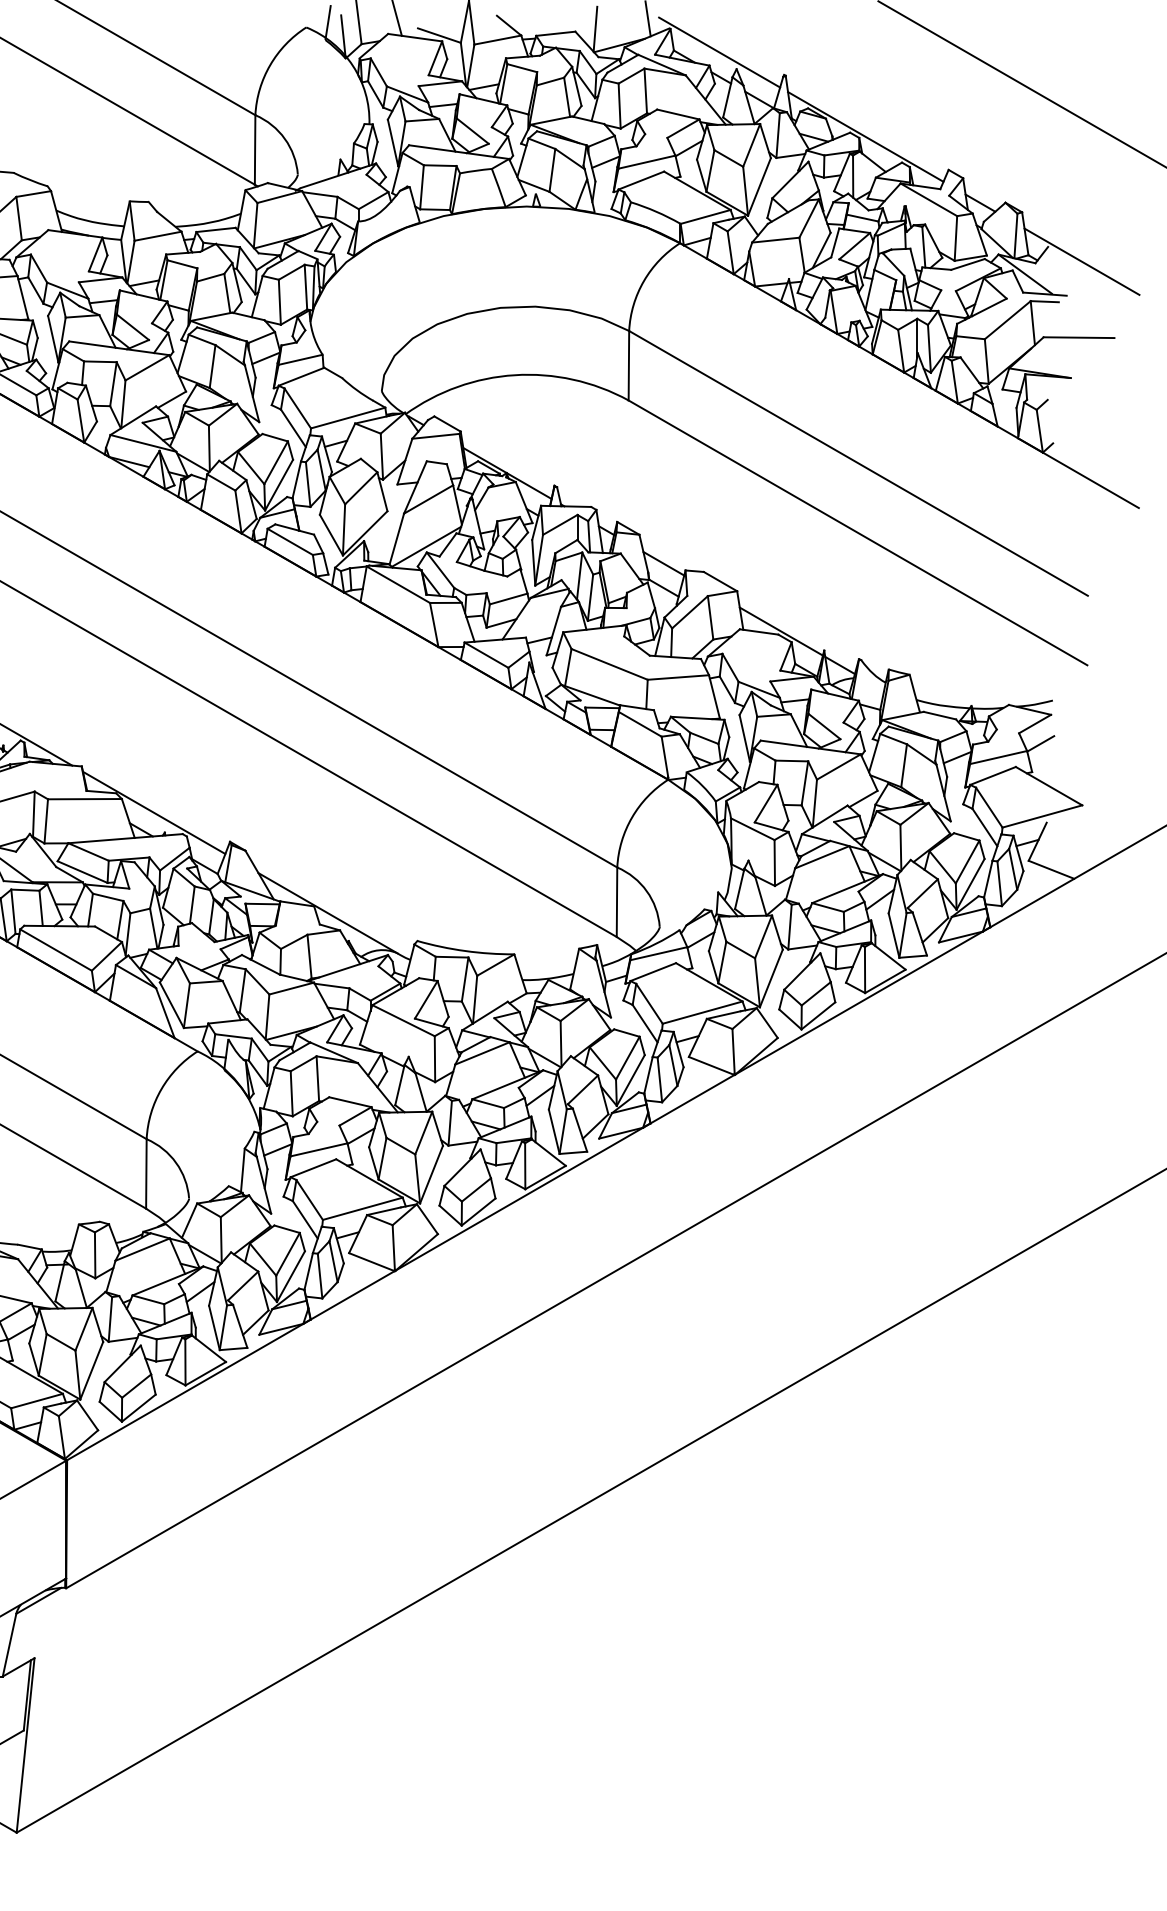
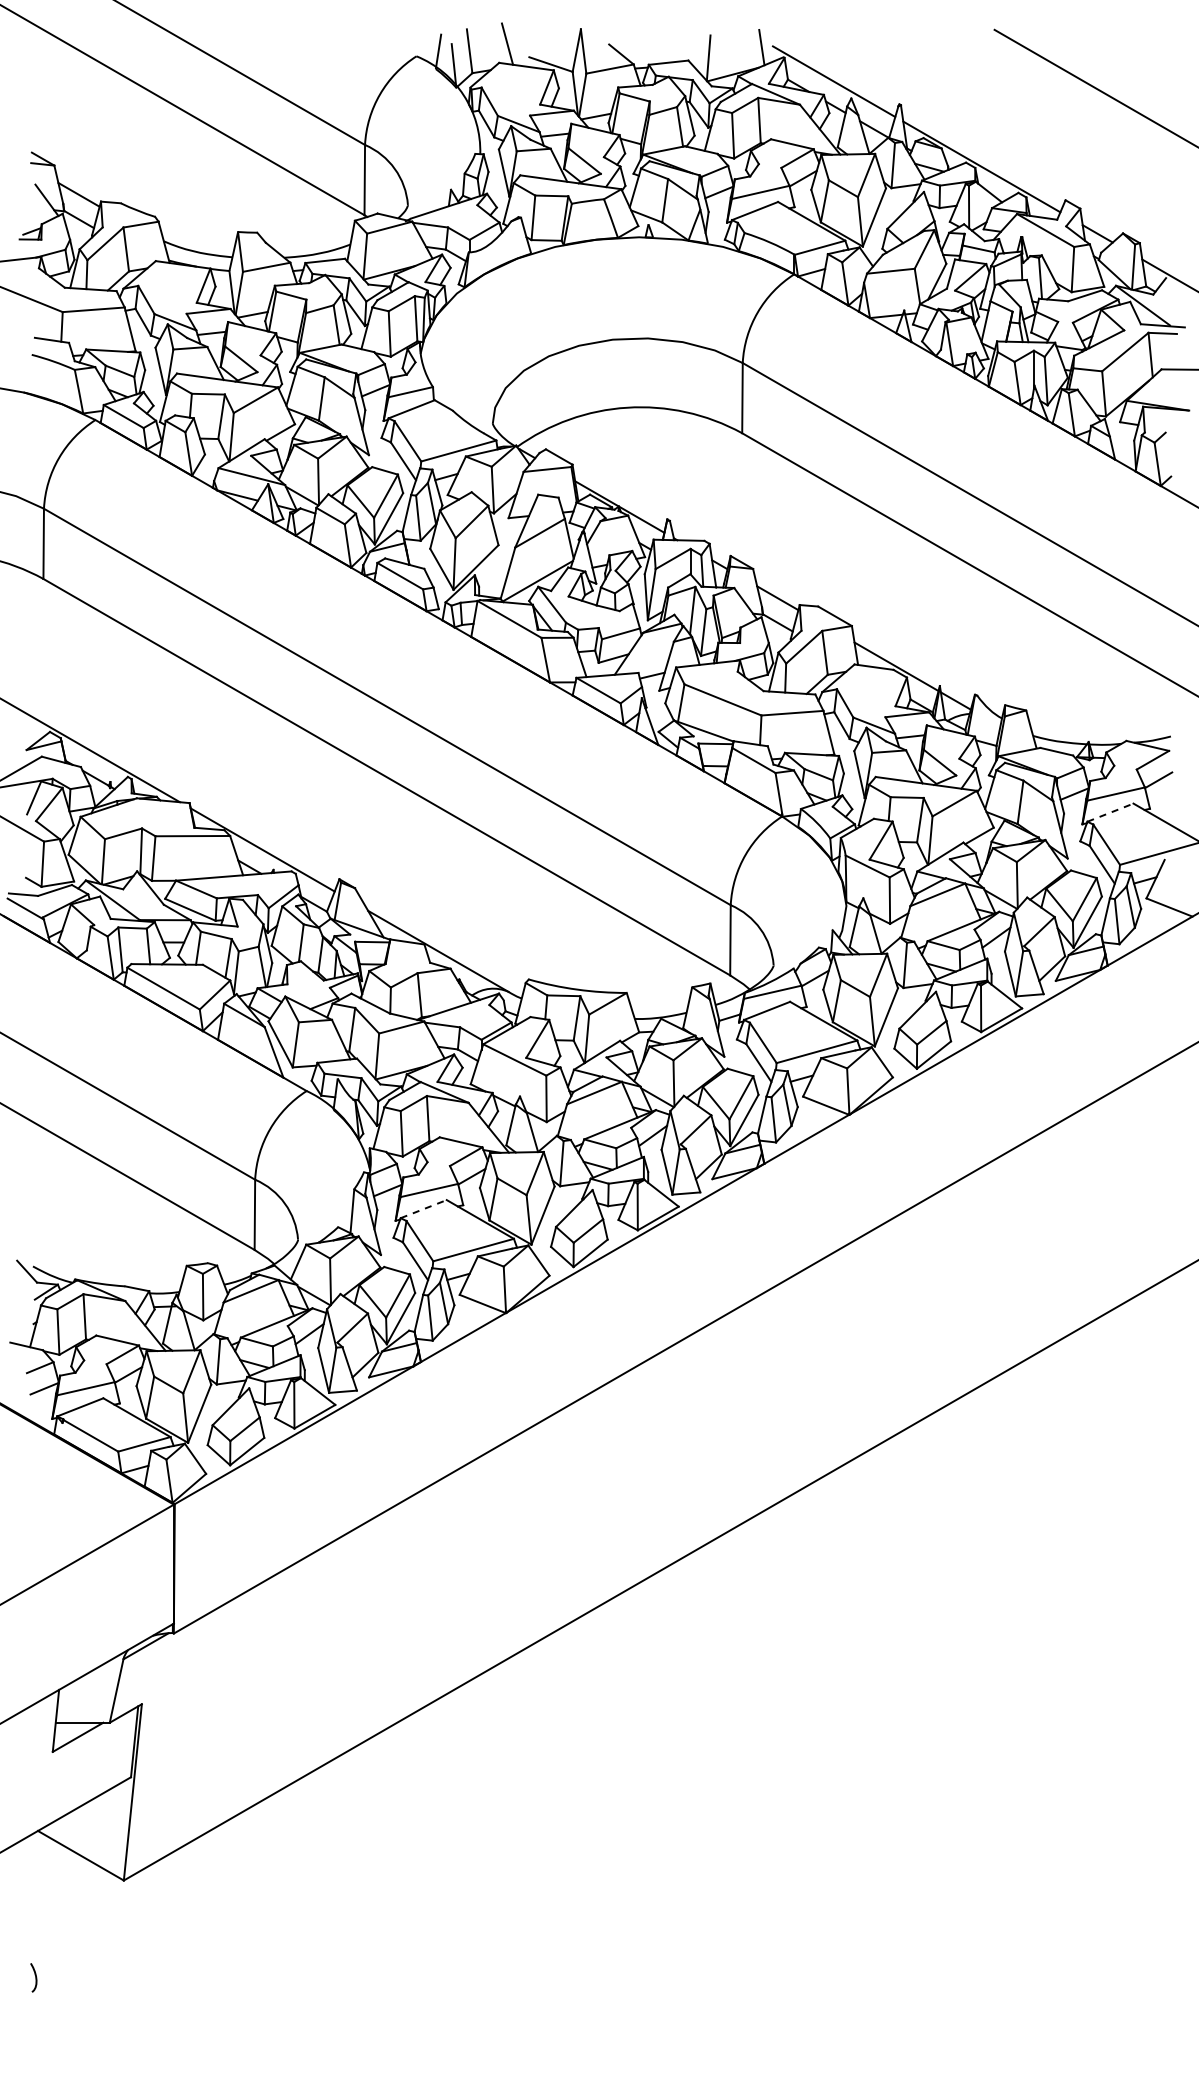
line: (993, 775) -> (1110, 812), solid -> dashed
line: (313, 1168) -> (423, 1209), solid -> dashed

